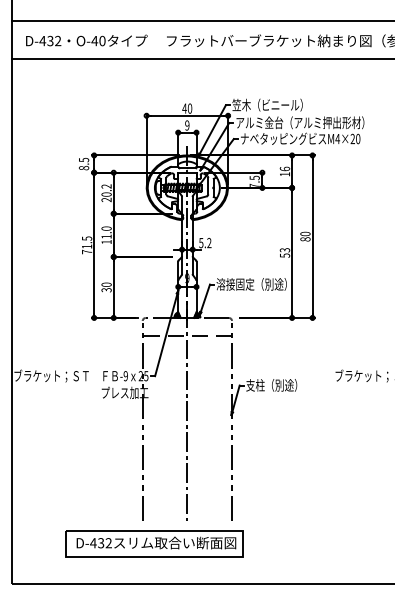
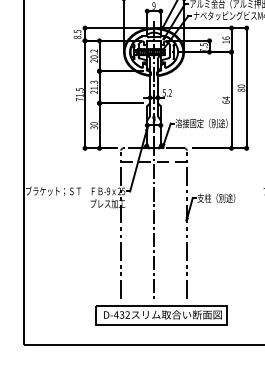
text: (106, 235) -> (94, 87), 11.0 -> 21.3
text: (284, 252) -> (225, 99), 53 -> 64
part: (154, 543) -> (161, 315), moved

